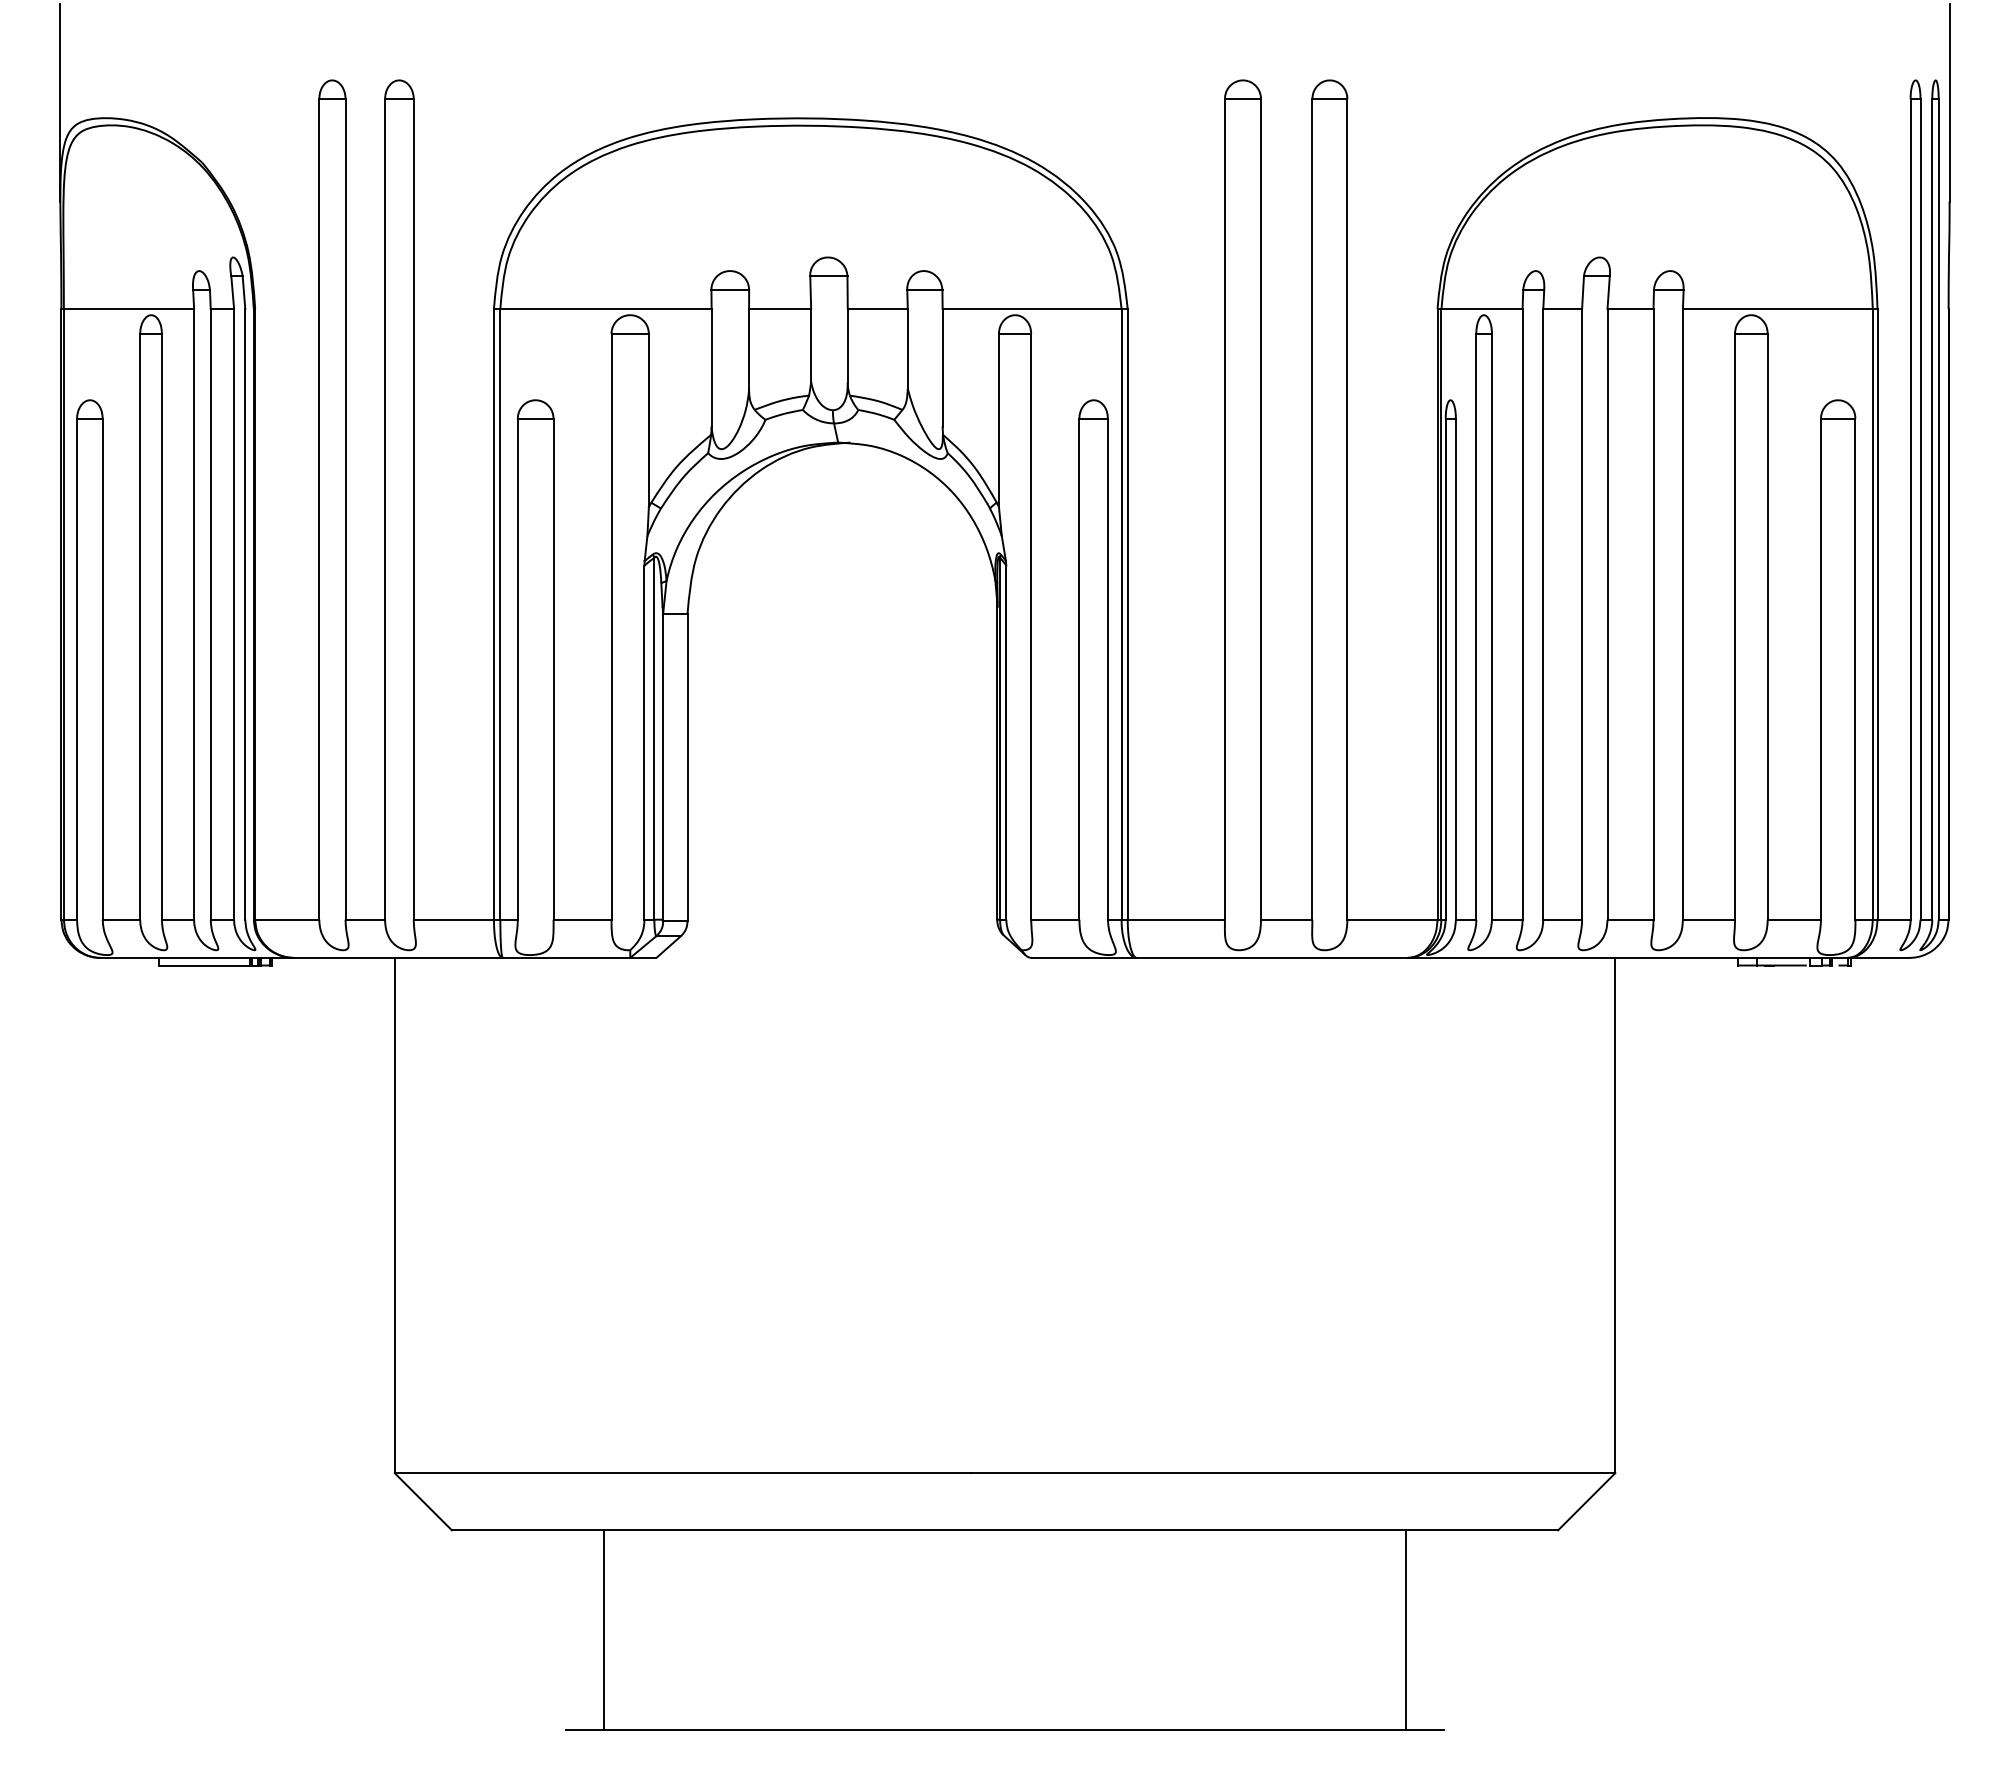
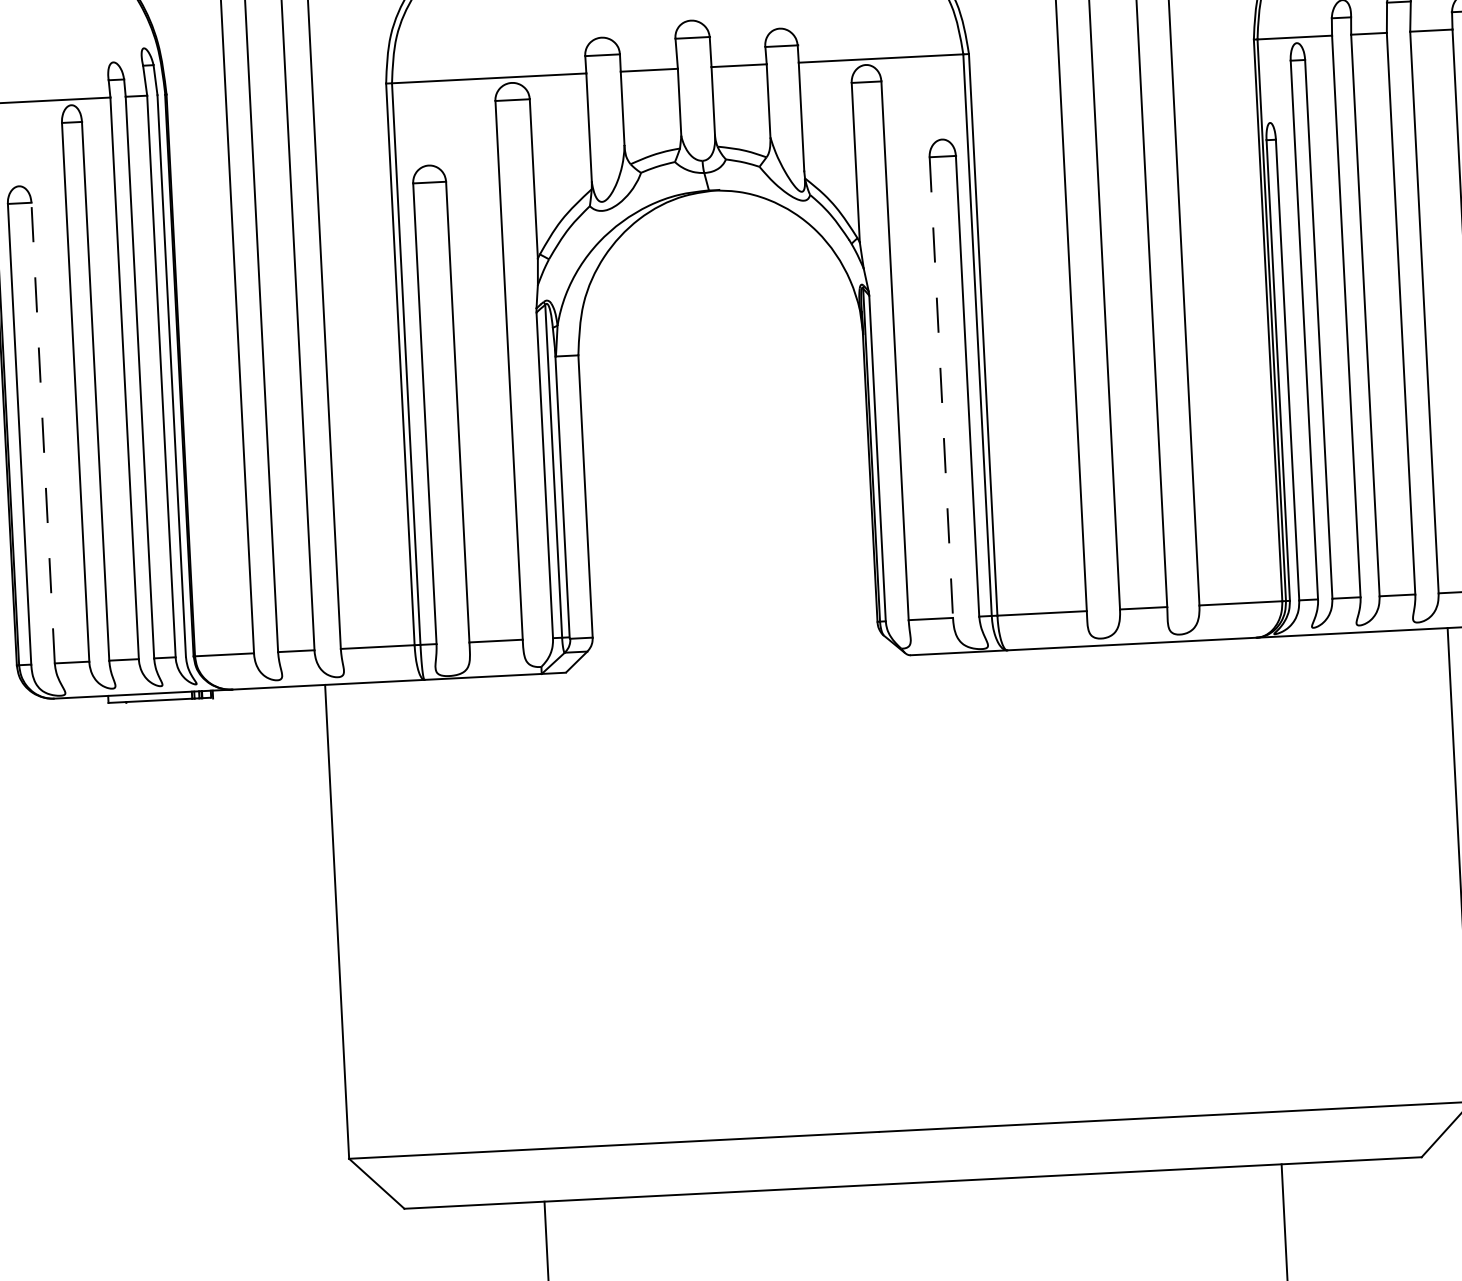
line: (102, 668) -> (42, 432), solid -> dashed
line: (1079, 669) -> (941, 387), solid -> dashed

